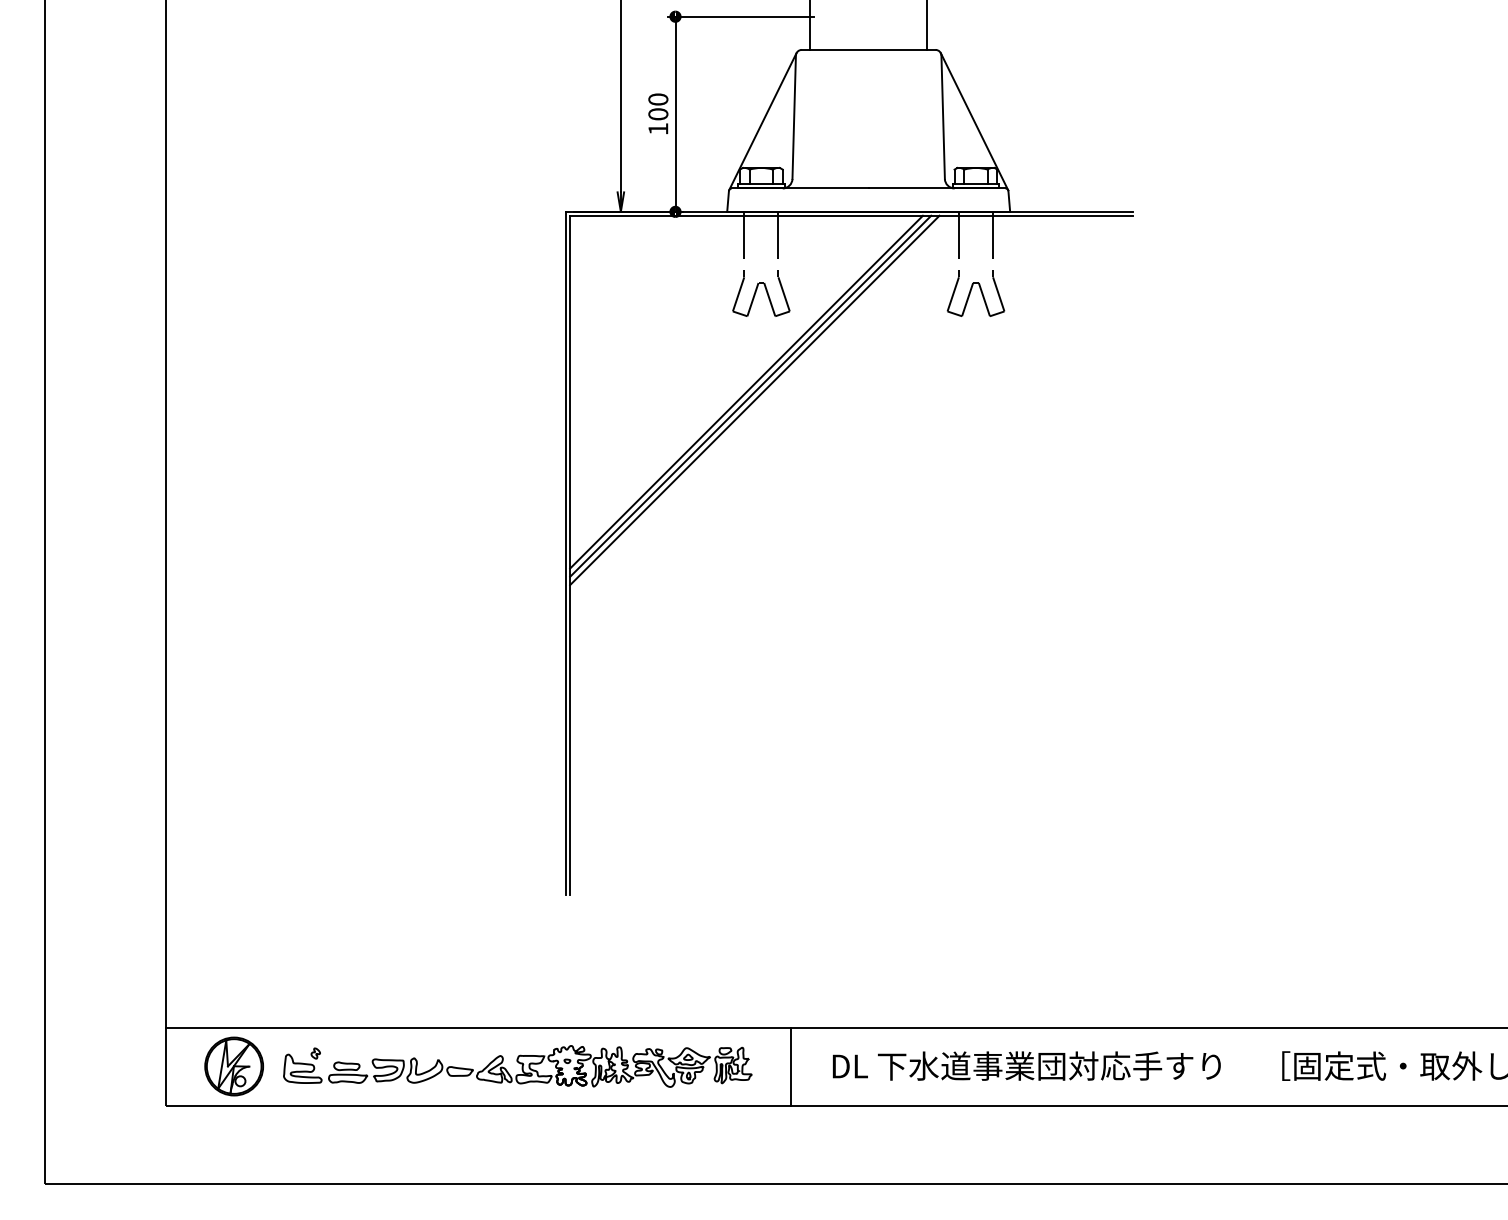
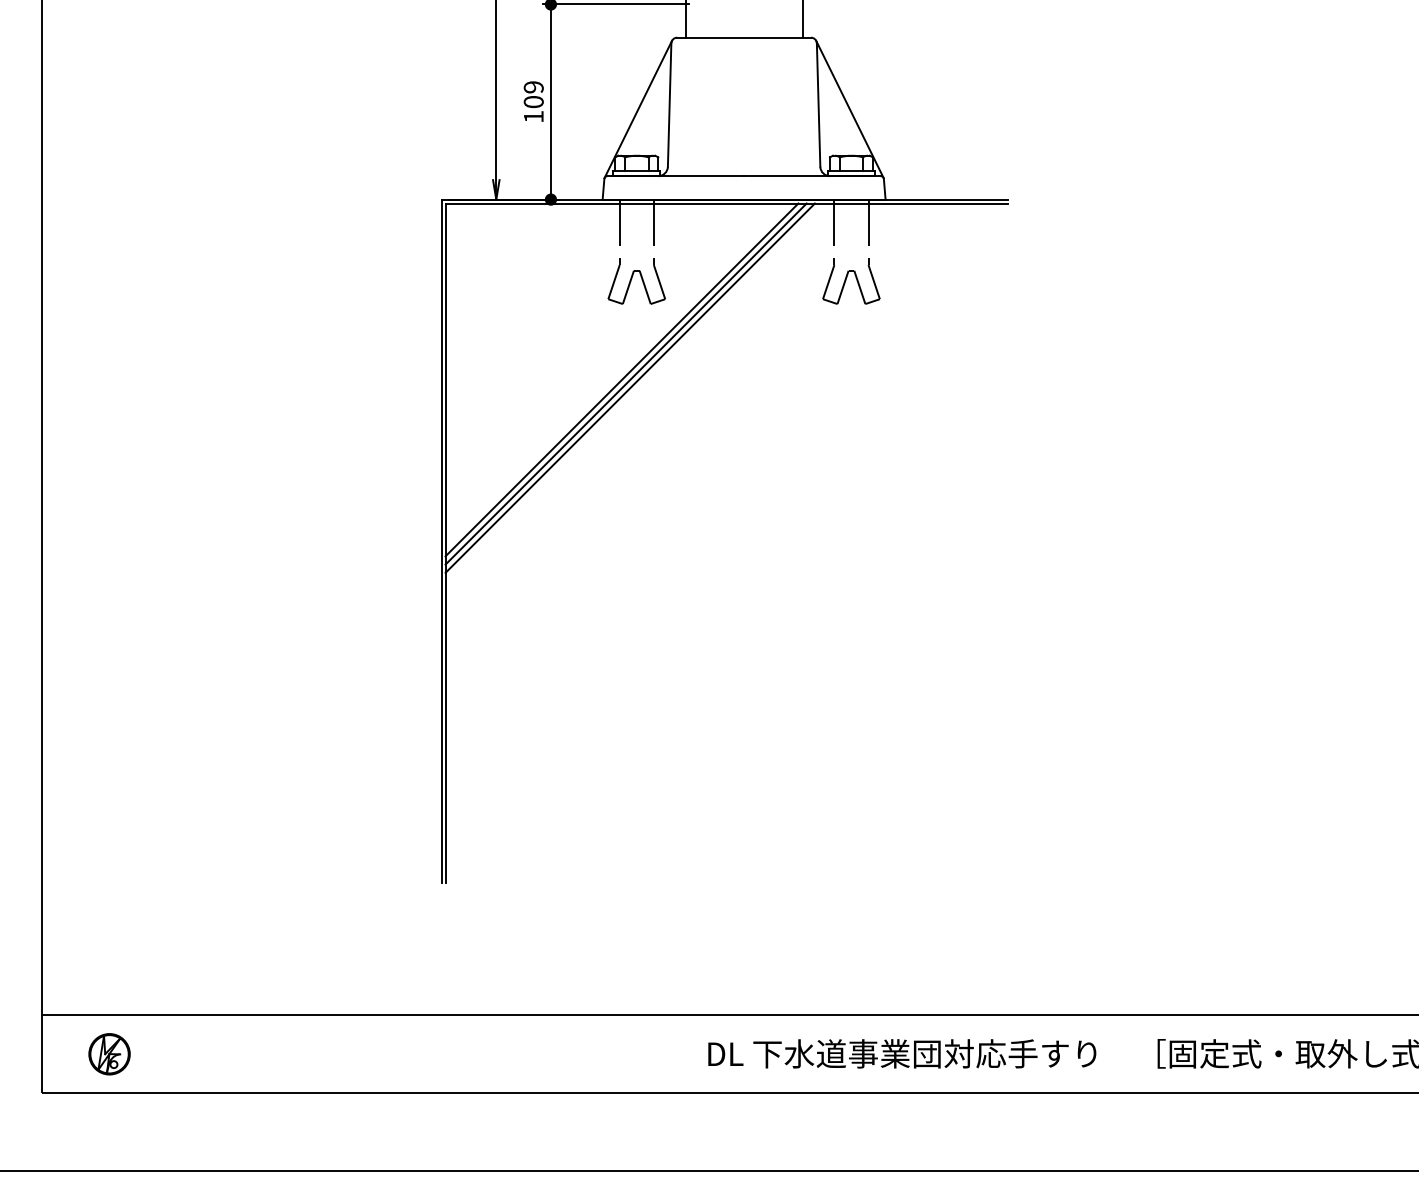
text: (658, 99) -> (533, 87), 100 -> 109
part: (233, 1066) -> (108, 1054), size x0.7
part: (517, 1066) -> (392, 1054), removed
line: (790, 1066) -> (665, 1054), removed

